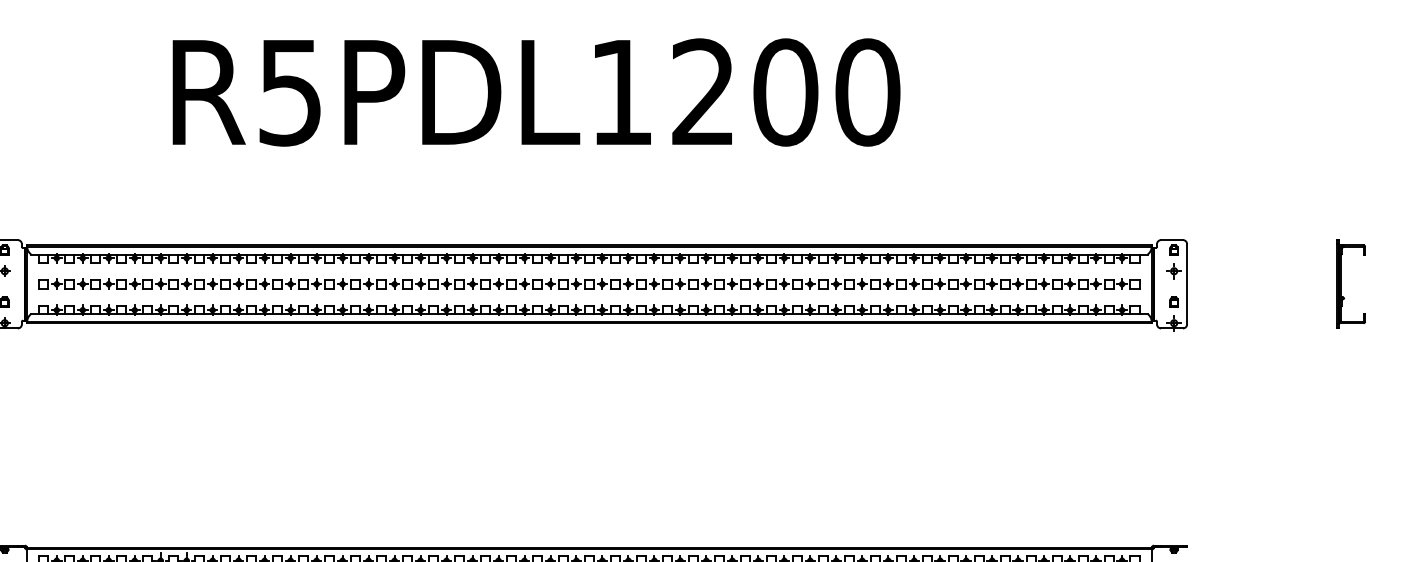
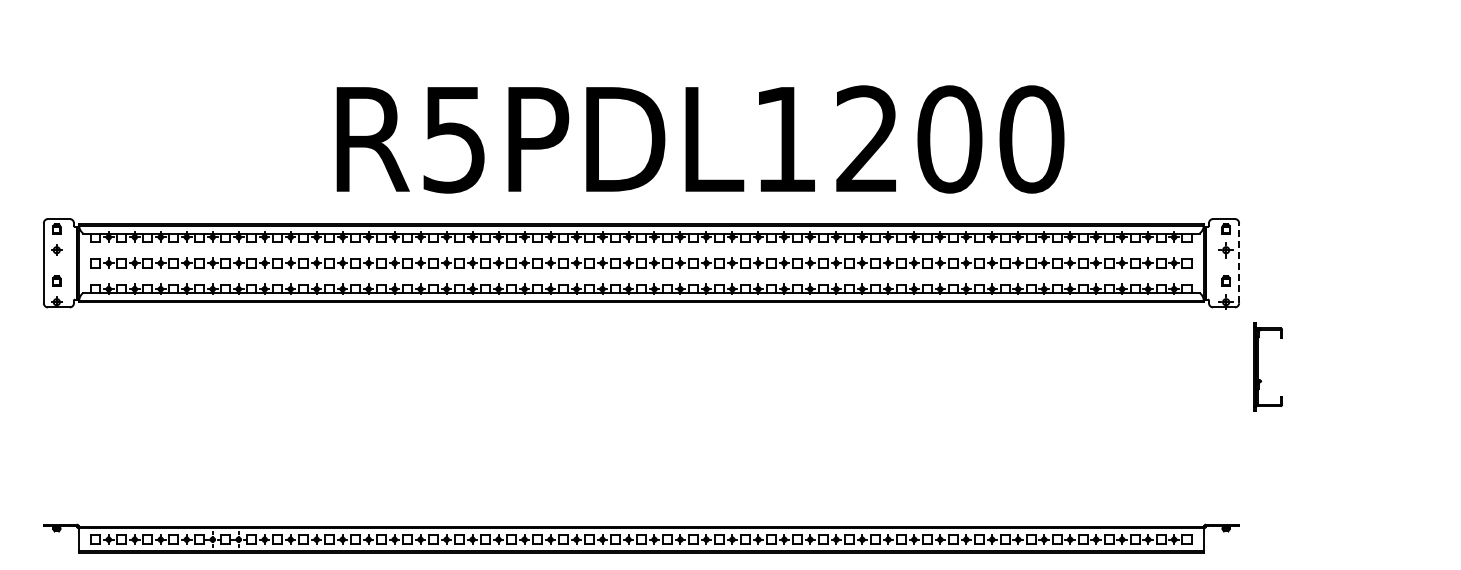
text: (536, 92) -> (700, 139), moved
line: (1187, 283) -> (1239, 262), solid -> dashed
part: (1341, 283) -> (1258, 366), moved

